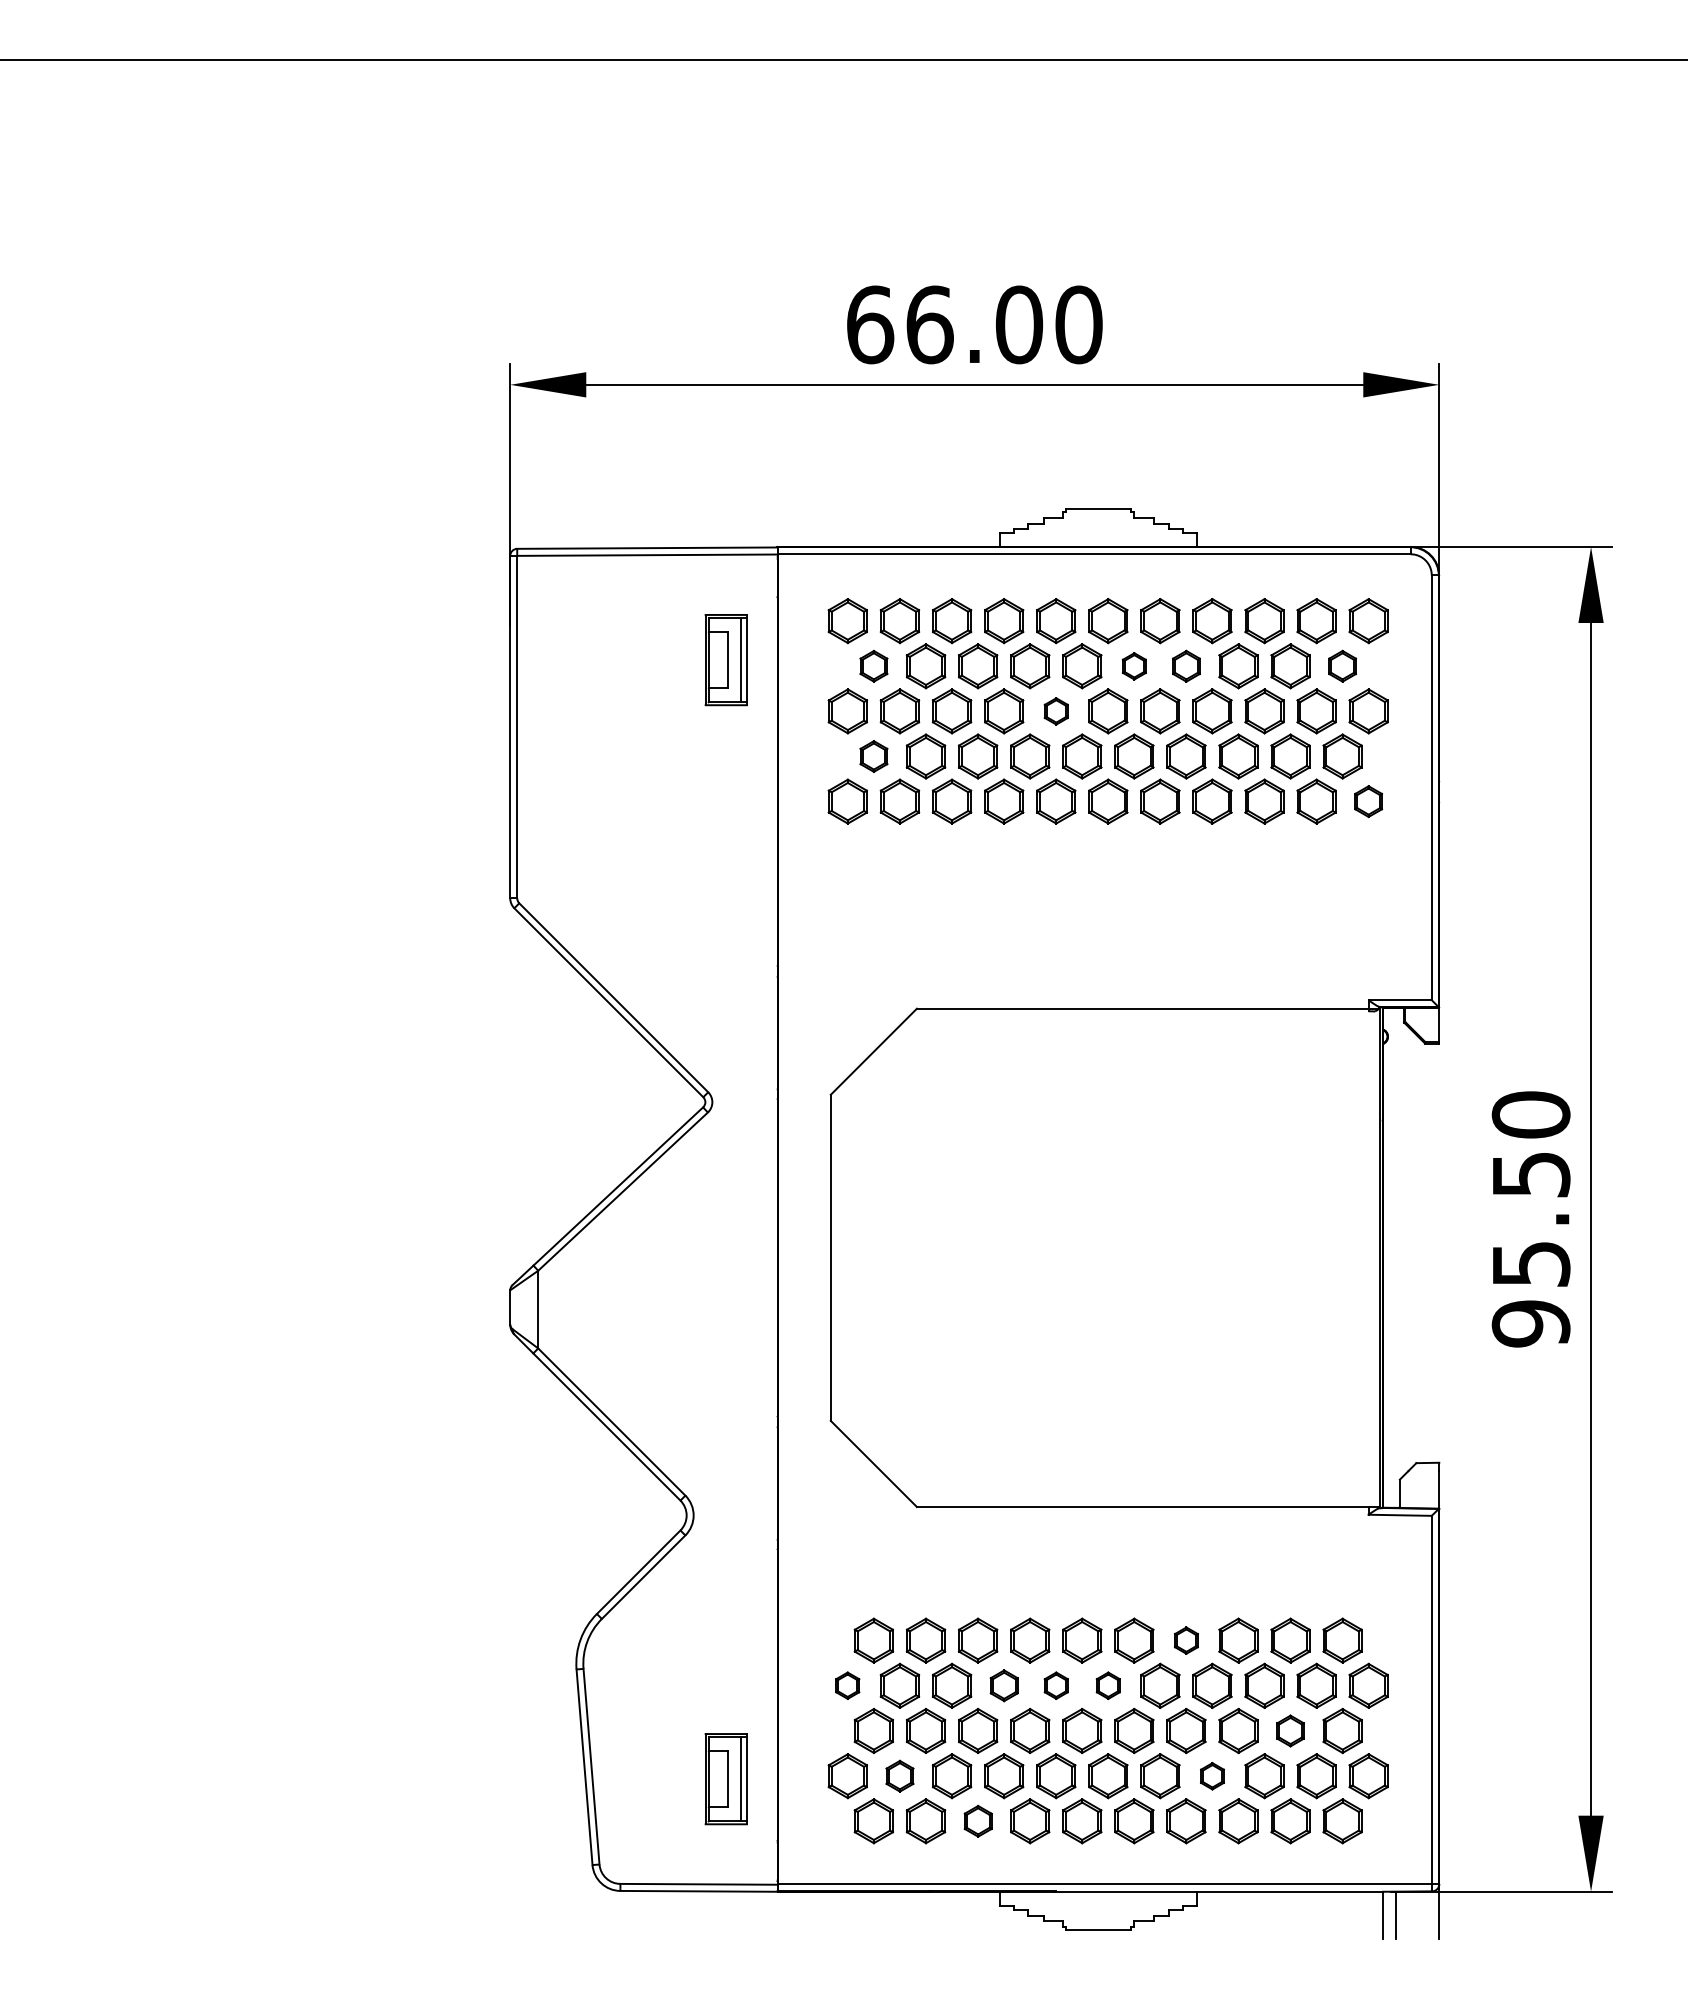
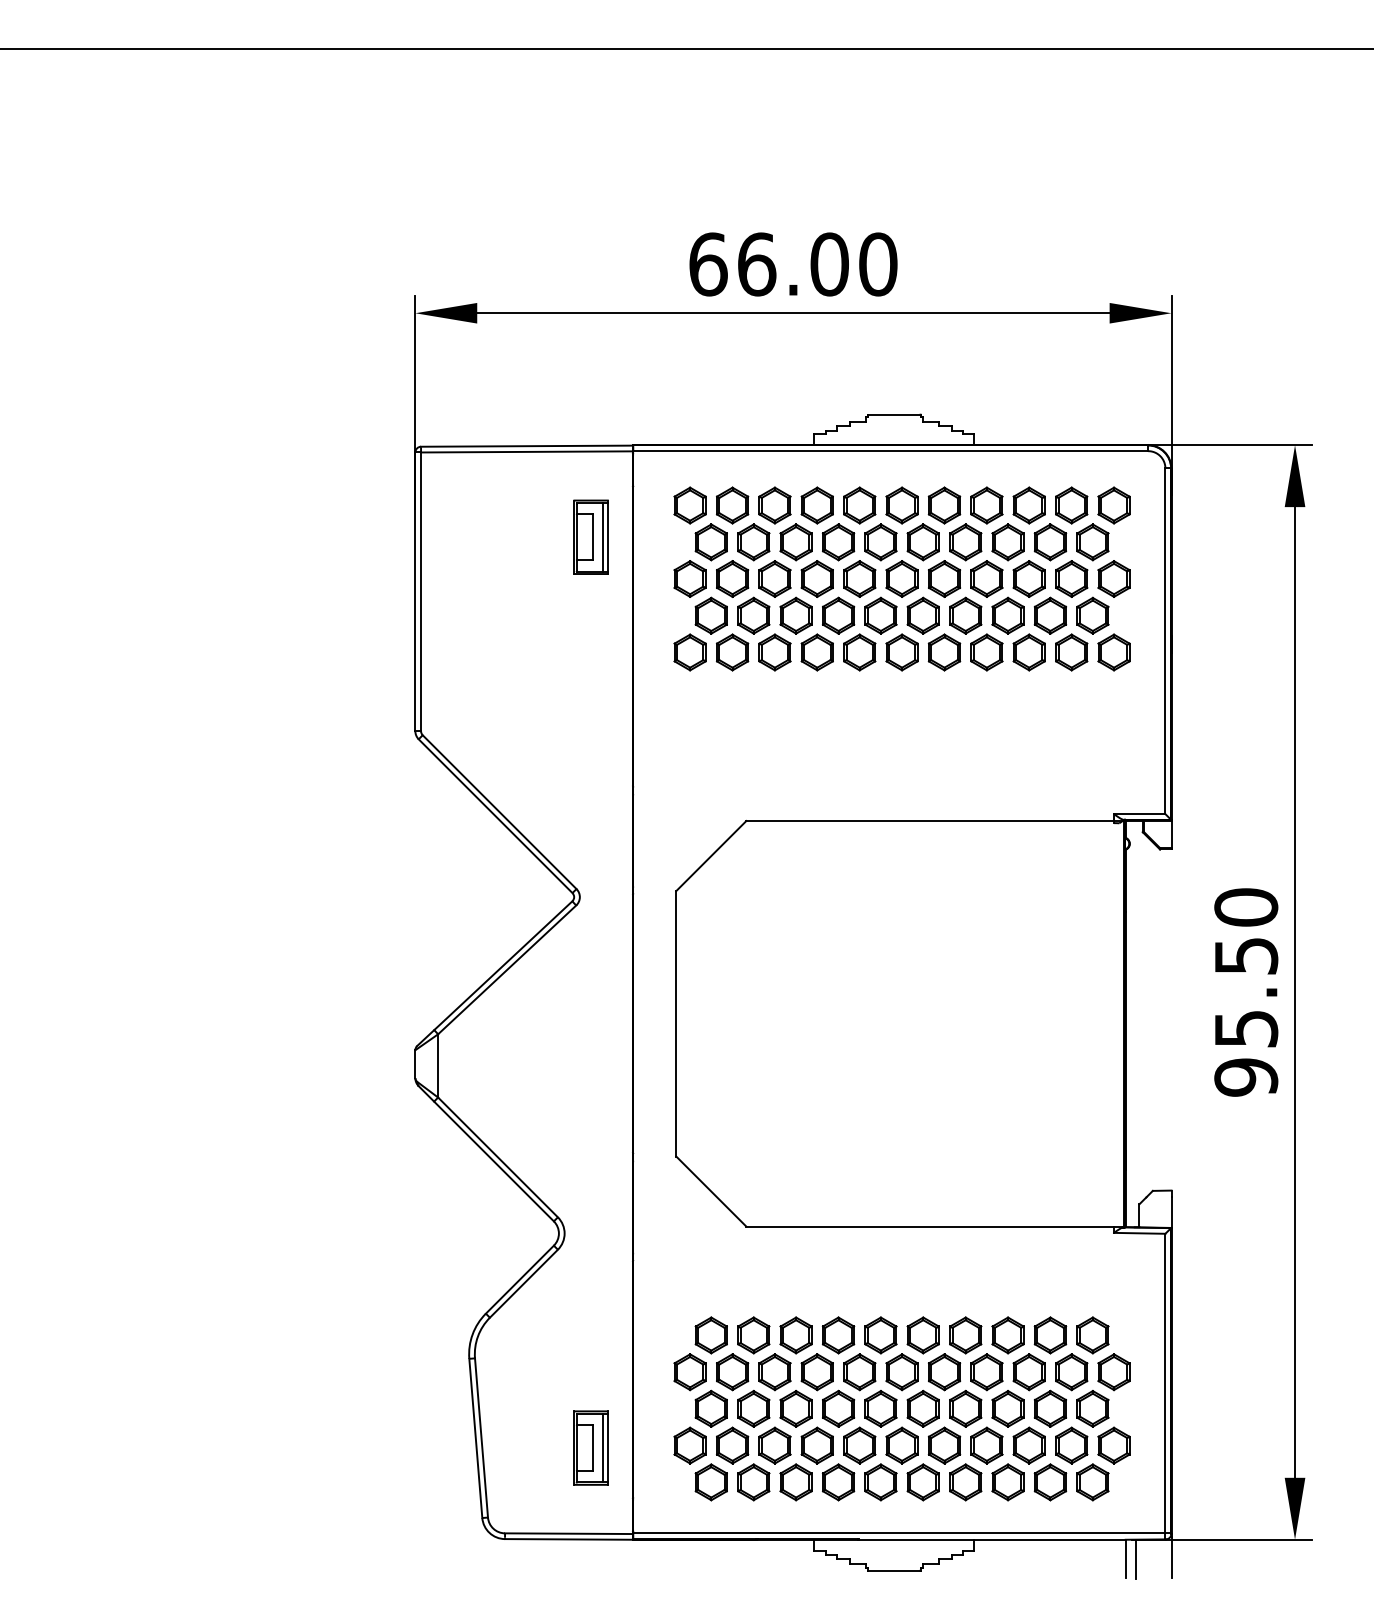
part: (873, 666) -> (711, 542), size x1.43
part: (1134, 666) -> (923, 542), size x1.67
part: (1186, 666) -> (965, 542), size x1.43
part: (1342, 666) -> (1092, 542), size x1.43
part: (1056, 711) -> (859, 579), size x1.67
part: (873, 756) -> (711, 615), size x1.43
part: (1368, 801) -> (1113, 652), size x1.43
part: (1186, 1640) -> (965, 1335), size x1.67
part: (847, 1685) -> (689, 1371), size x1.67
part: (1004, 1685) -> (817, 1371), size x1.43
part: (1056, 1685) -> (859, 1371), size x1.67
part: (1108, 1685) -> (902, 1371), size x1.67
part: (1290, 1730) -> (1050, 1408), size x1.43
part: (899, 1776) -> (732, 1445), size x1.43
part: (1212, 1776) -> (986, 1445), size x1.67
part: (978, 1821) -> (796, 1482), size x1.43

